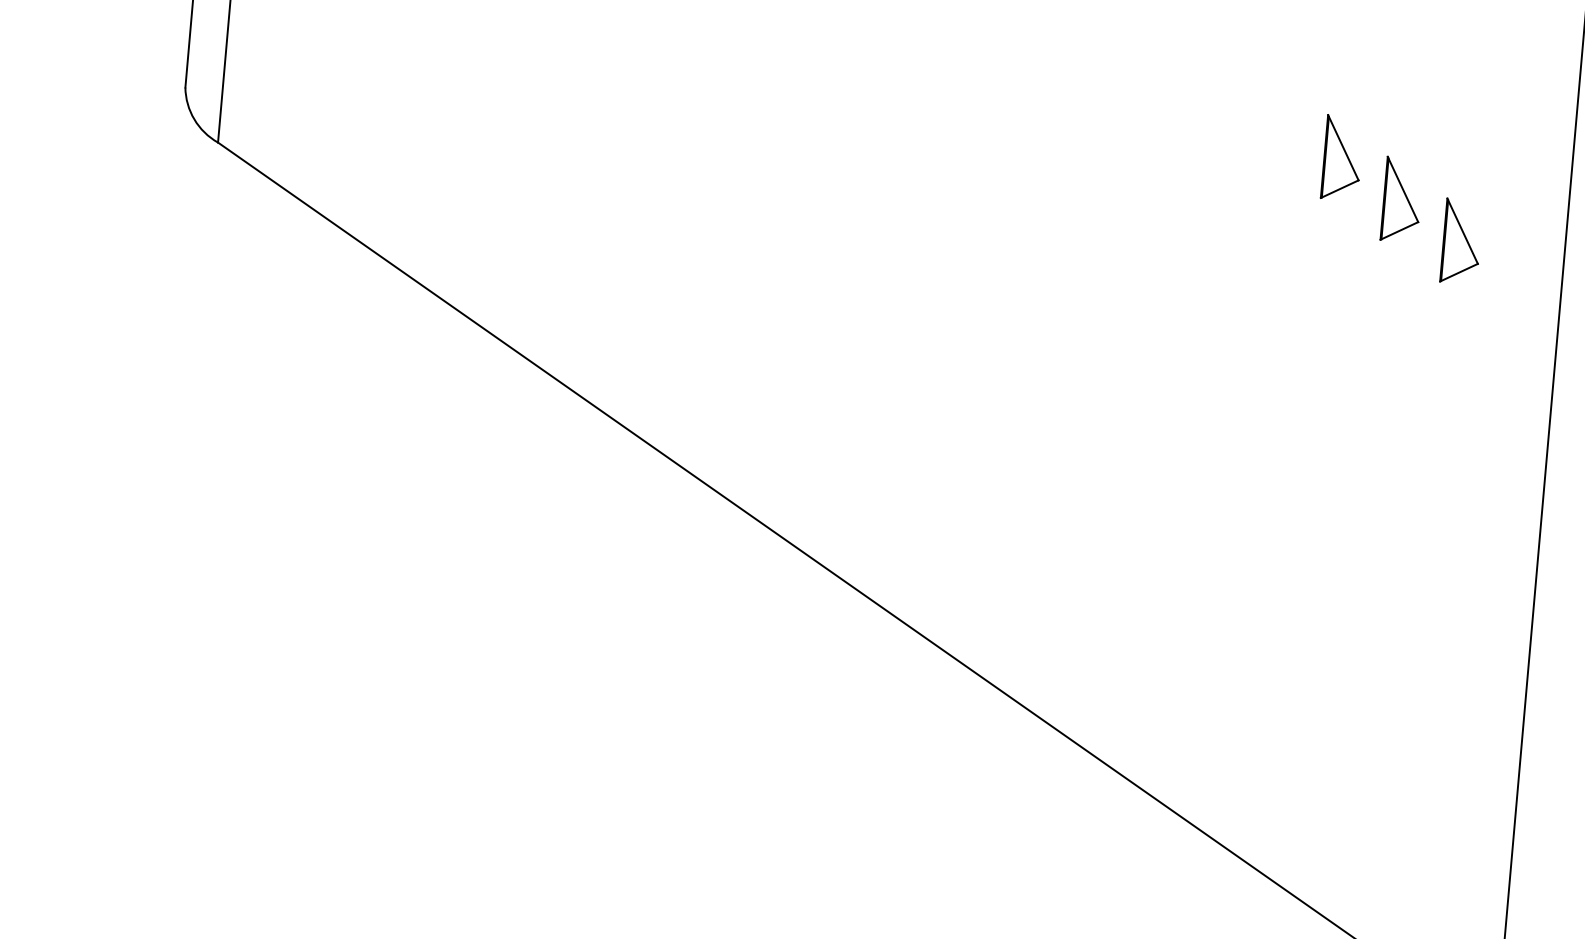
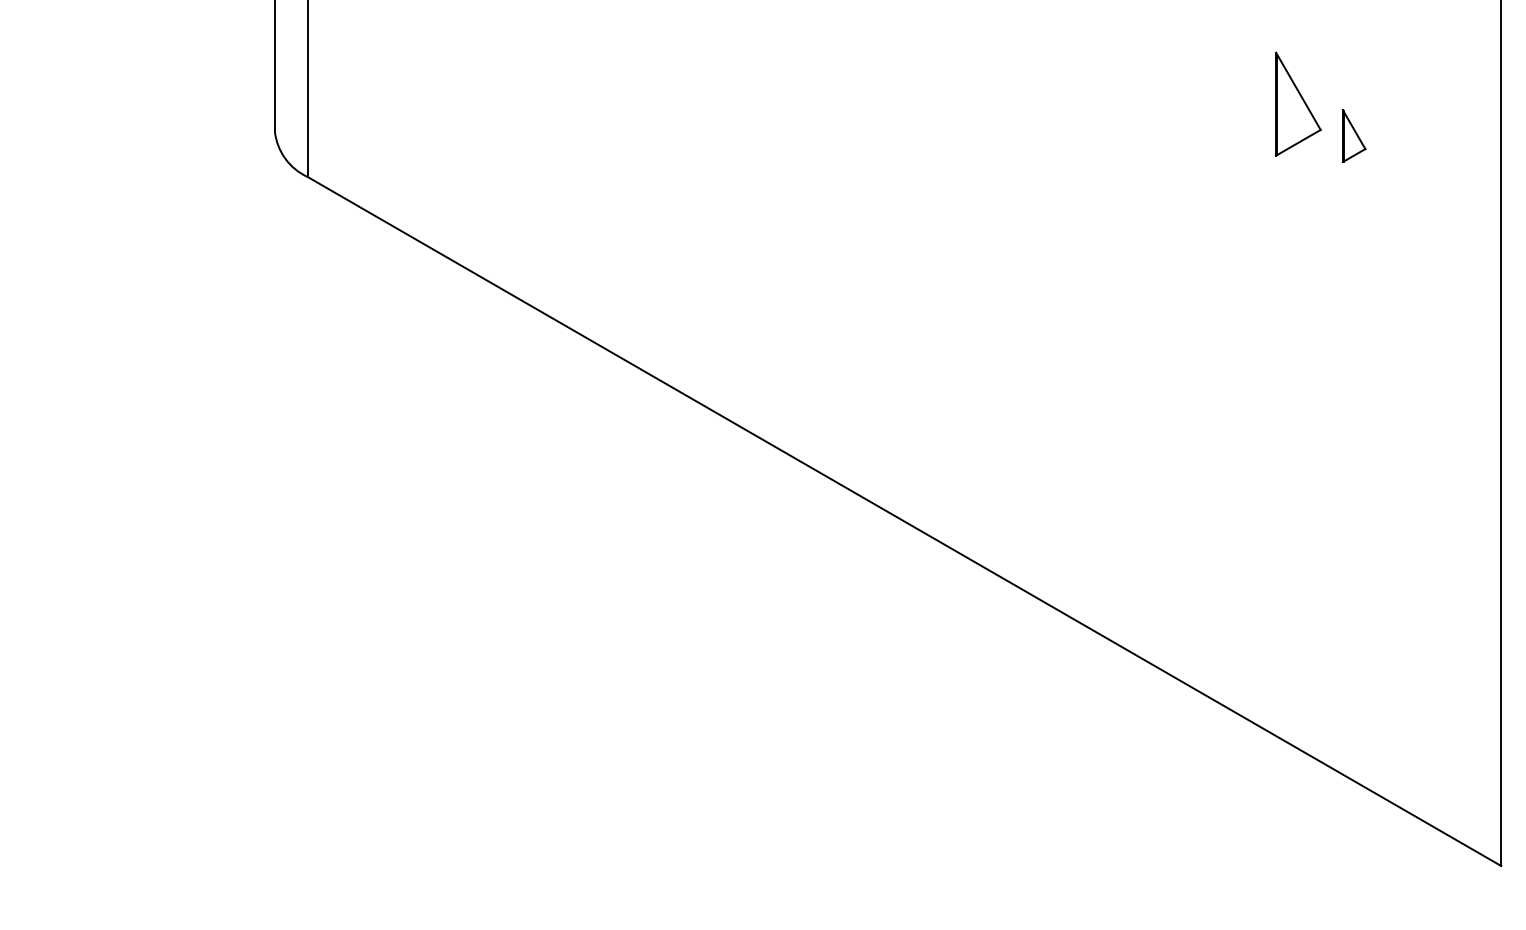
part: (1342, 157) -> (1298, 103), size x1.4
part: (1402, 198) -> (1354, 135), size x0.7
part: (1461, 241) -> (1409, 168), removed

